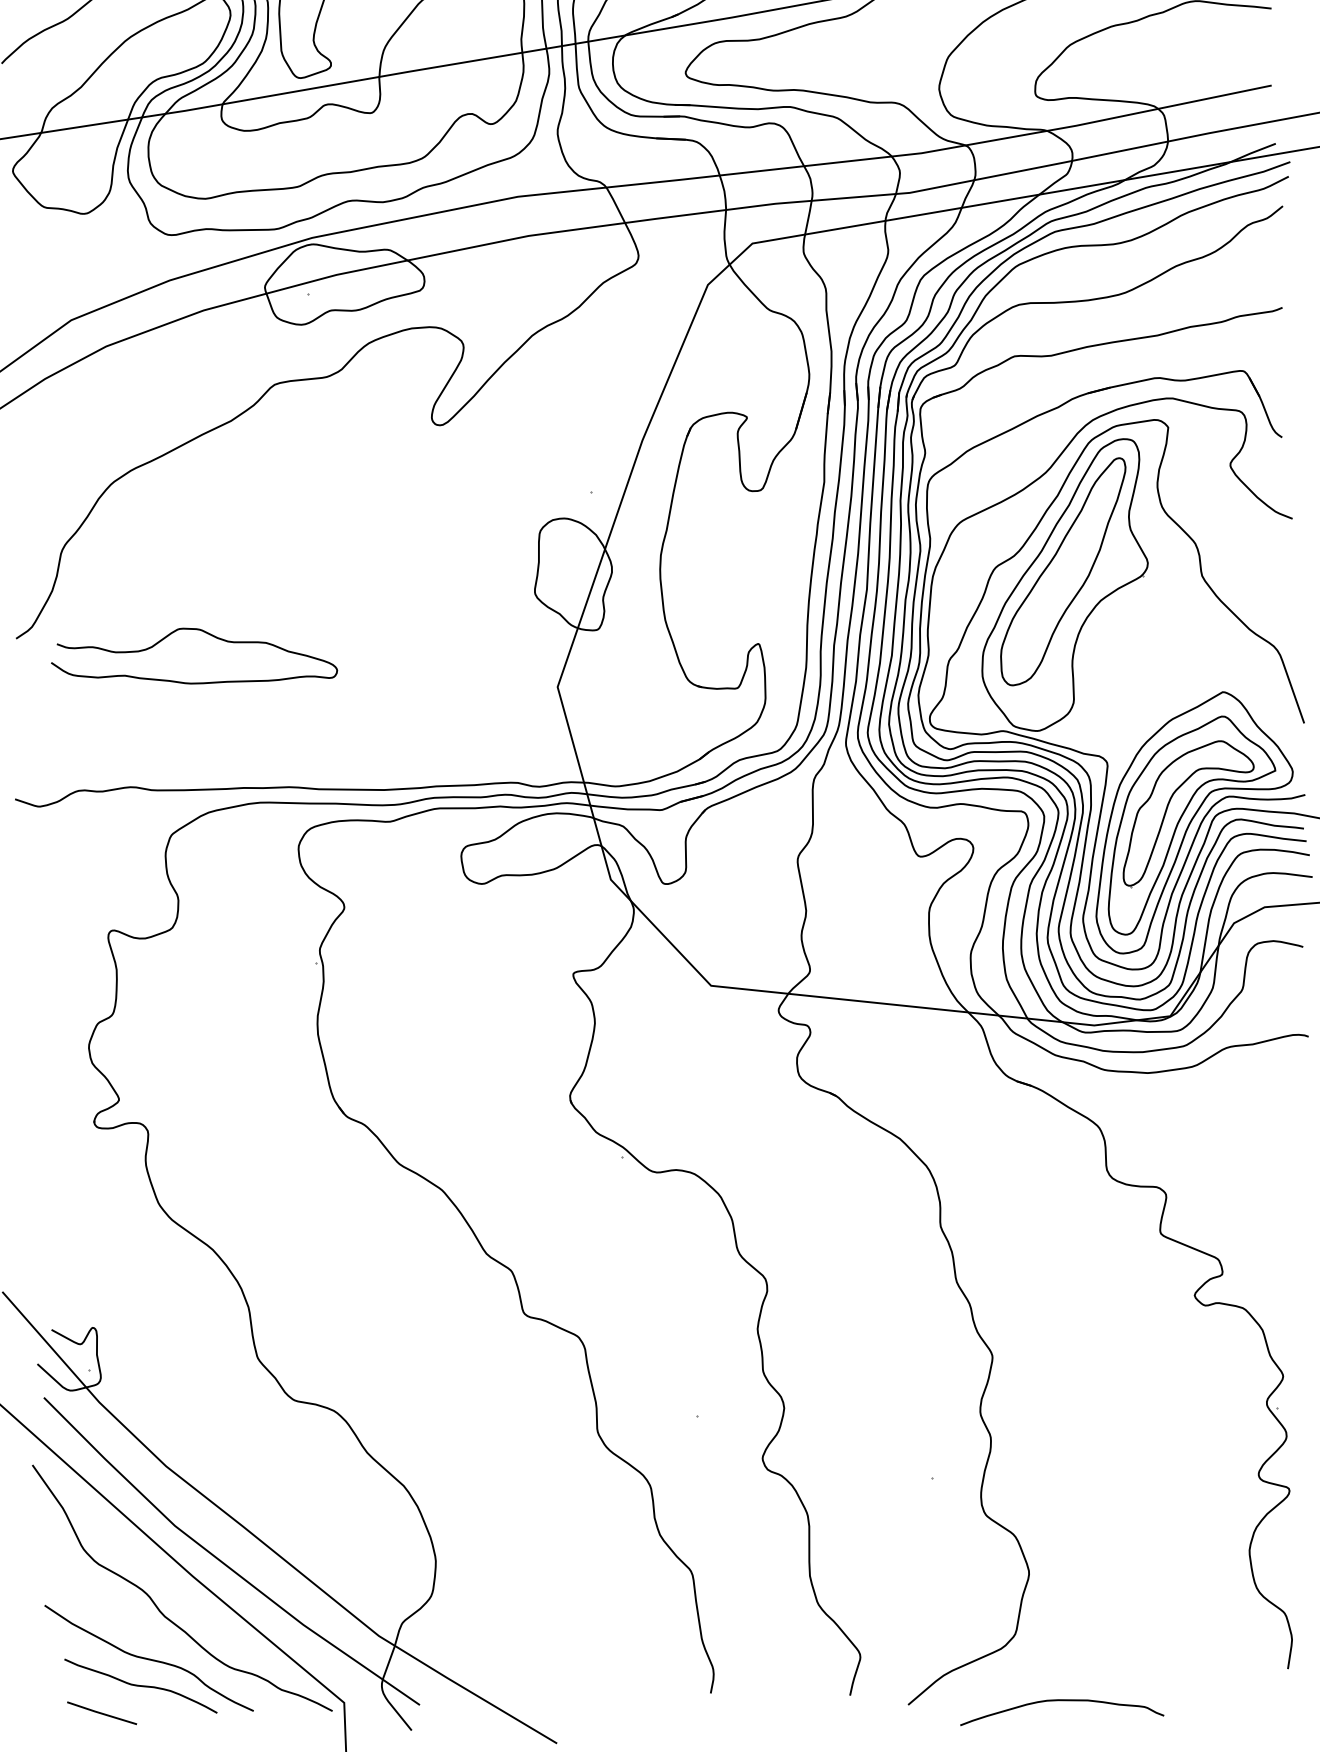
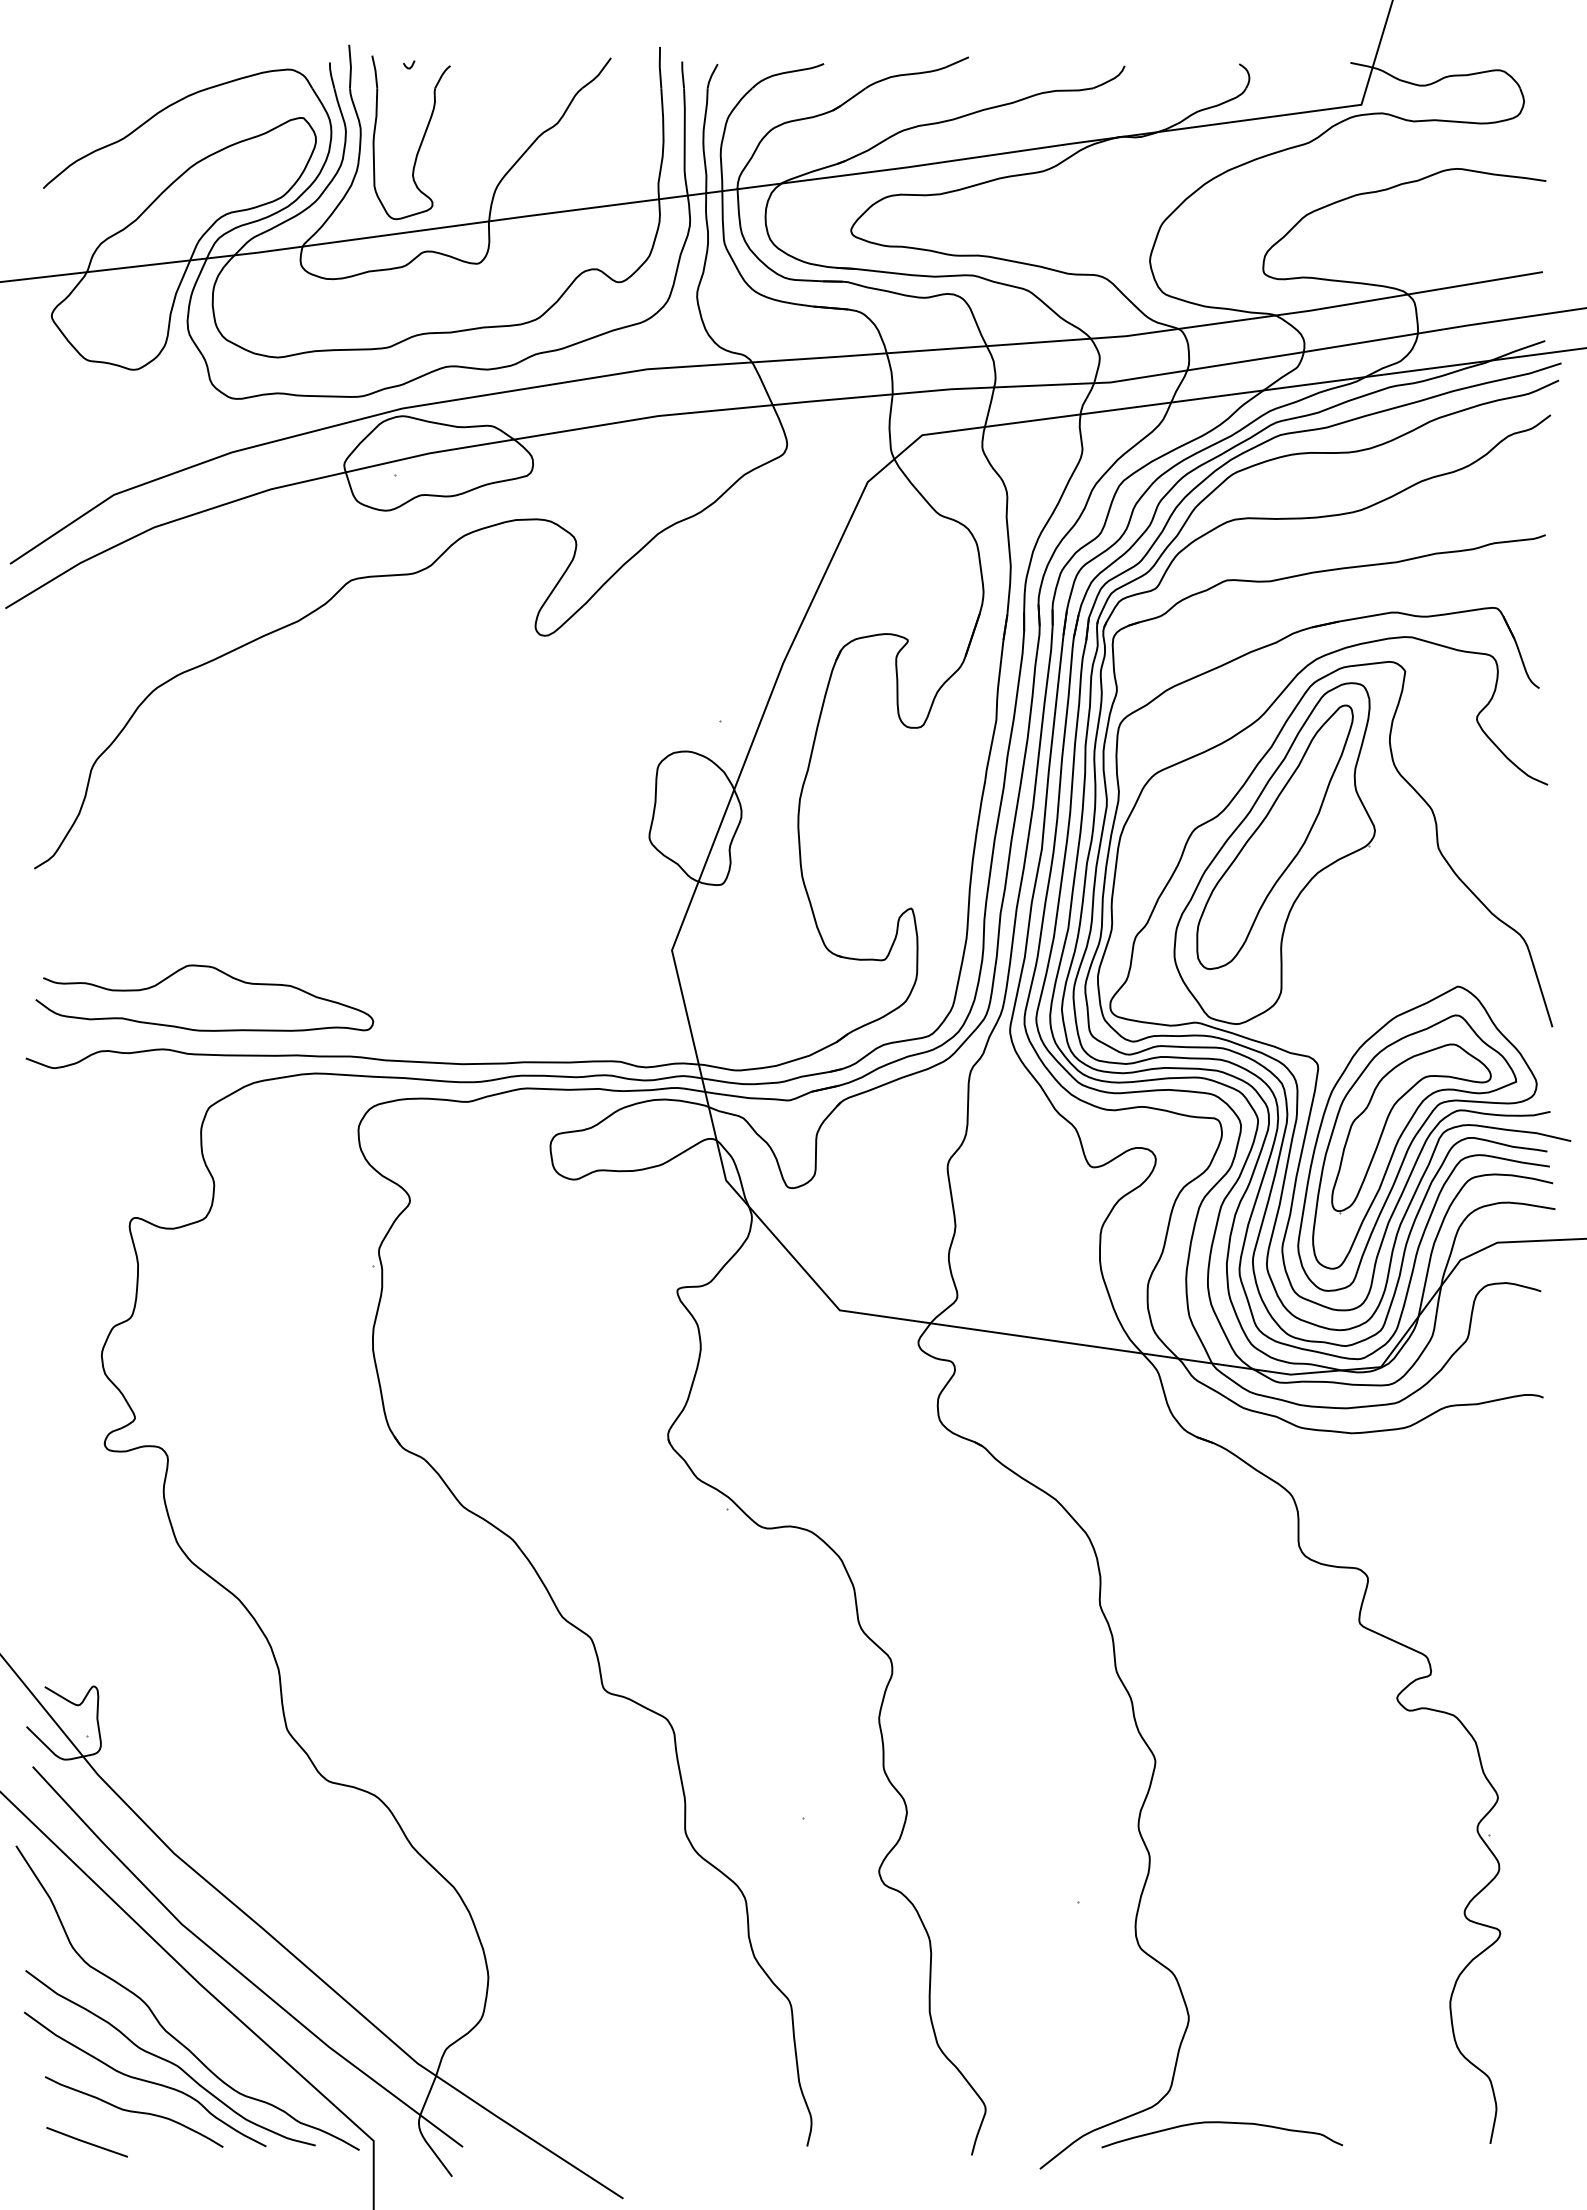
curve: (204, 632) -> (218, 971), moved
curve: (169, 1641) -> (169, 2060), added
curve: (1061, 1701) -> (1222, 2123), moved

